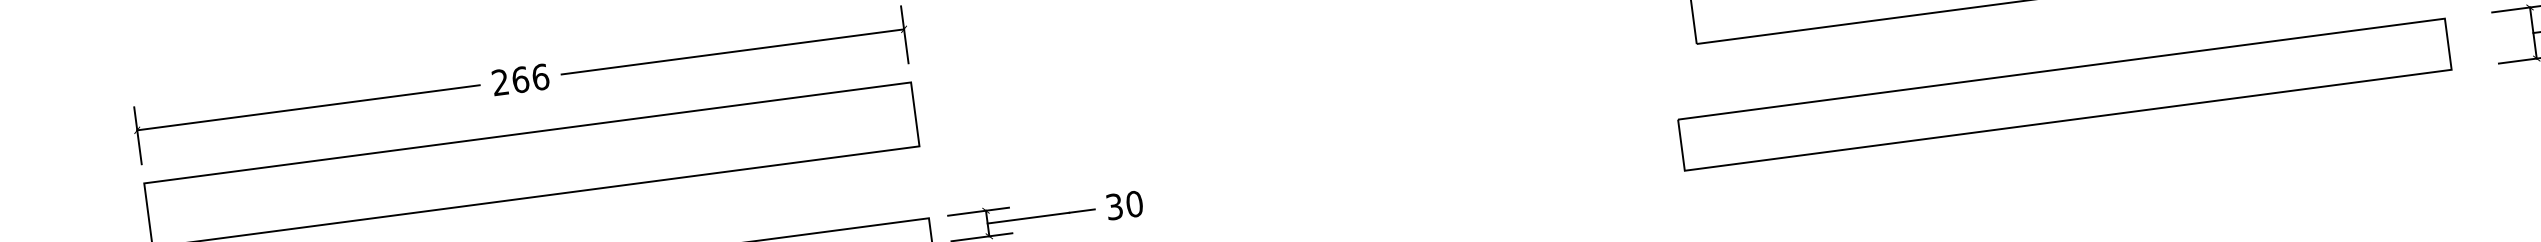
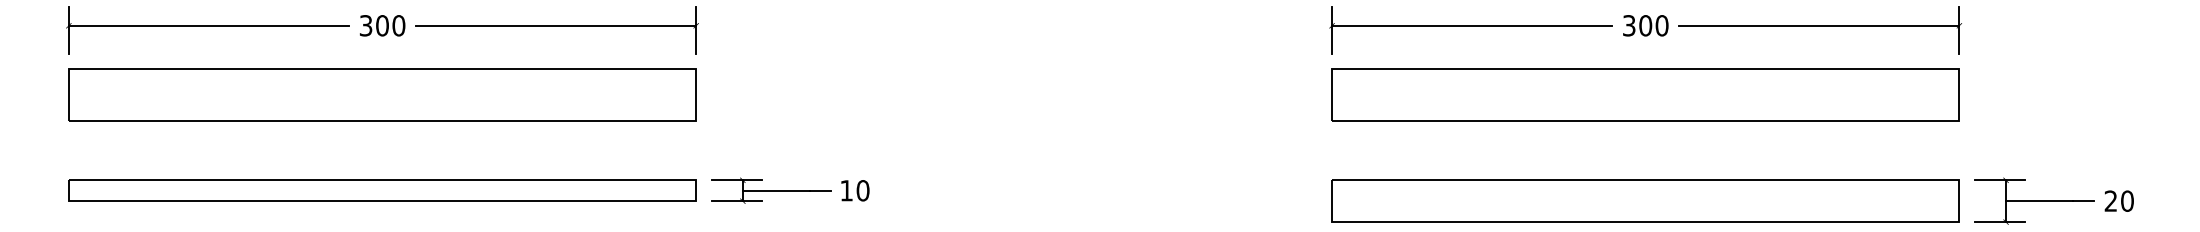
text: (520, 79) -> (382, 25), 266 -> 300
part: (2064, 93) -> (1645, 200), moved
text: (1114, 206) -> (846, 190), 30 -> 10

